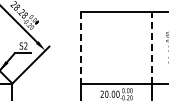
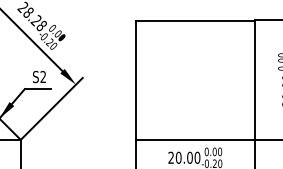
line: (80, 47) -> (134, 79), dashed -> solid
line: (152, 47) -> (255, 79), dashed -> solid

